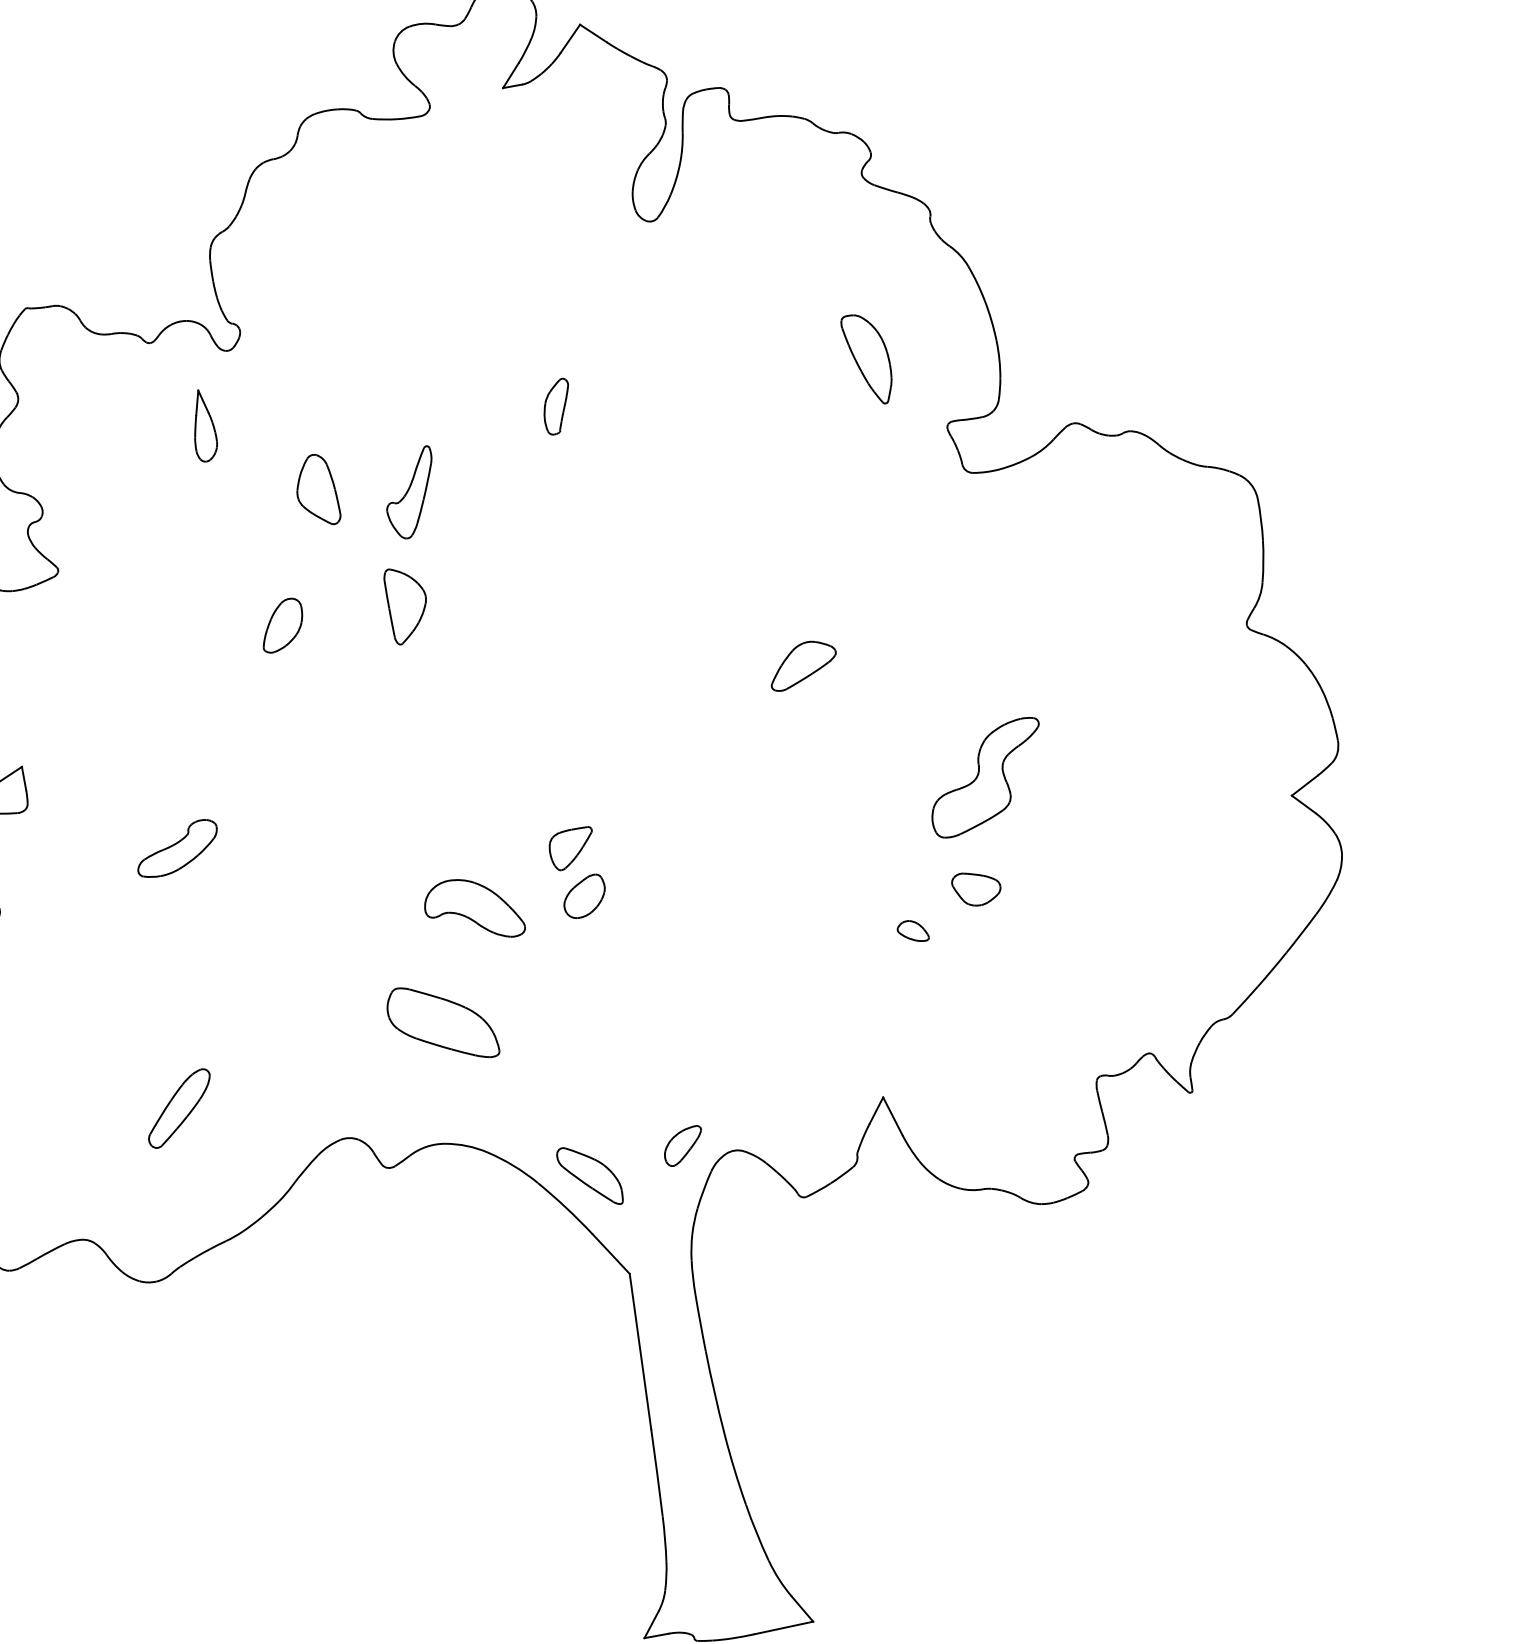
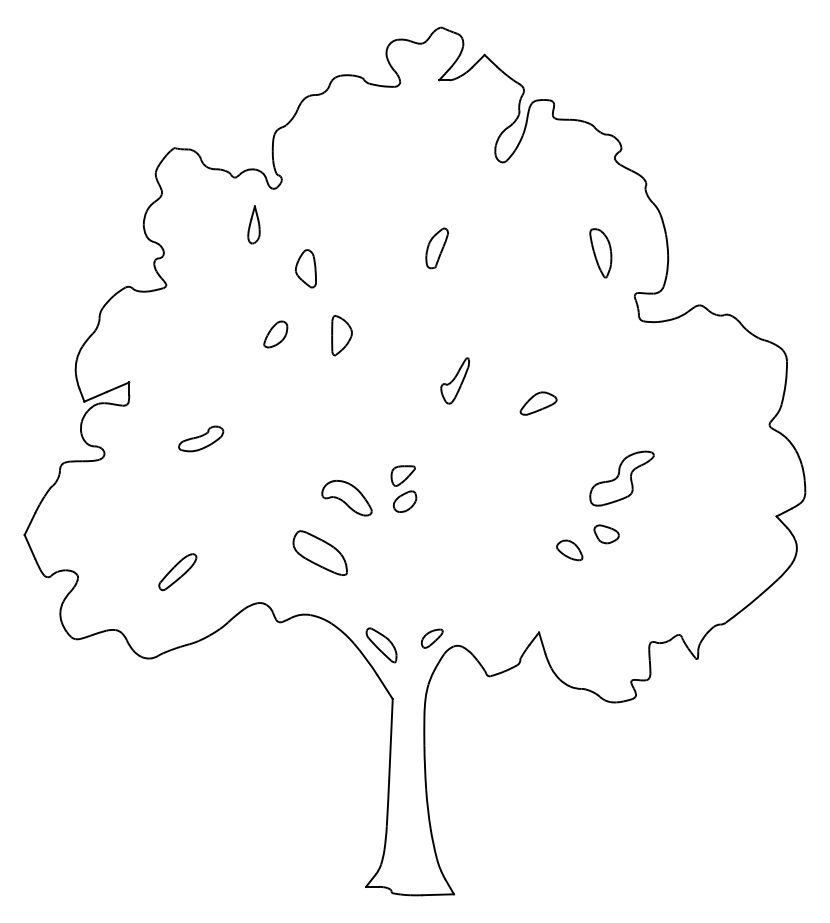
part: (556, 407) -> (436, 248), size x1.43
part: (409, 492) -> (454, 380), moved
part: (912, 931) -> (569, 550), size x1.67

